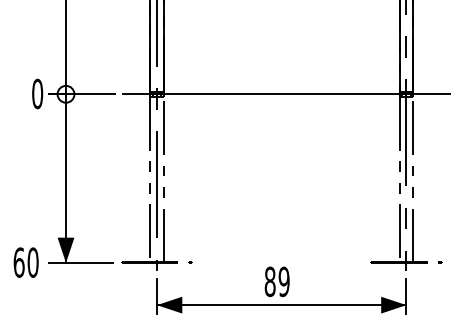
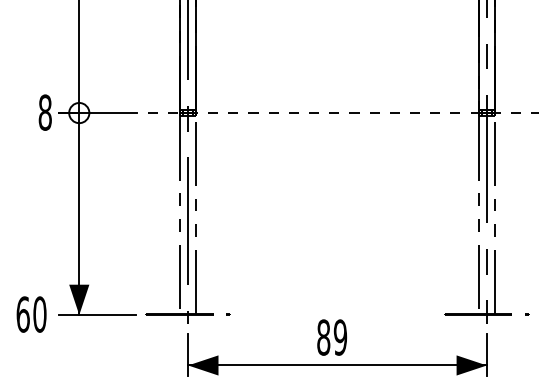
text: (36, 93) -> (44, 112), 0 -> 8
line: (286, 94) -> (343, 113), solid -> dashed

